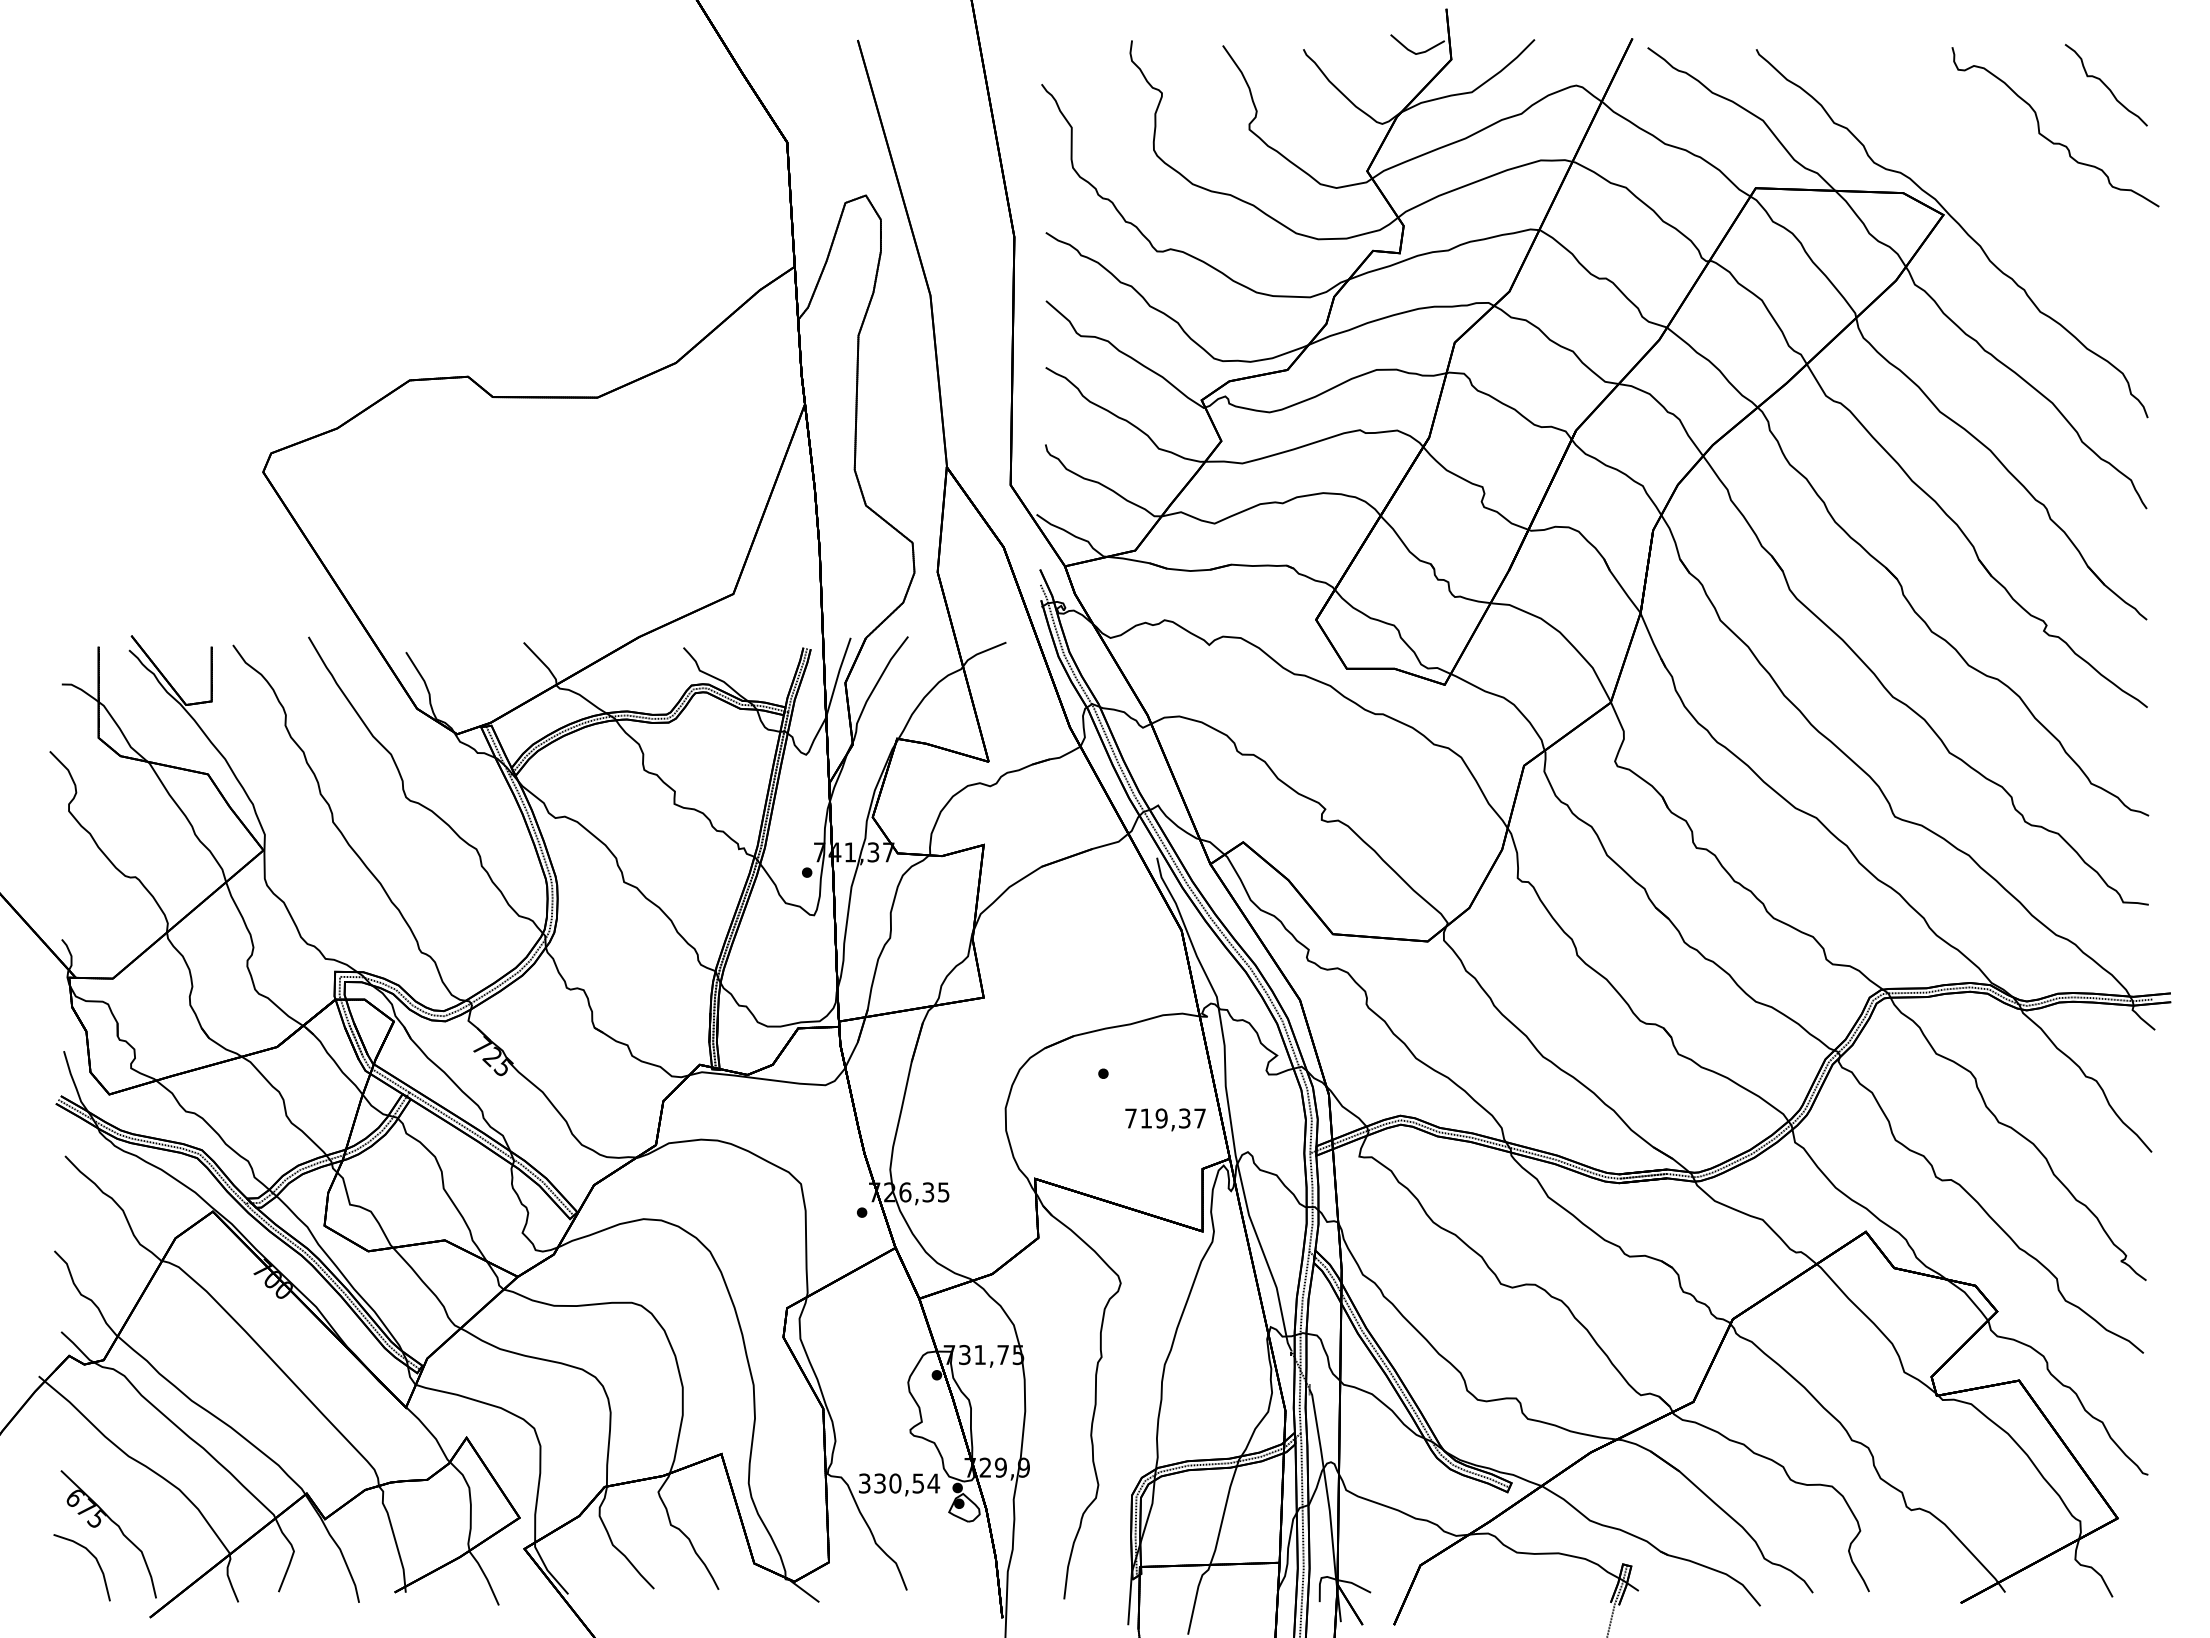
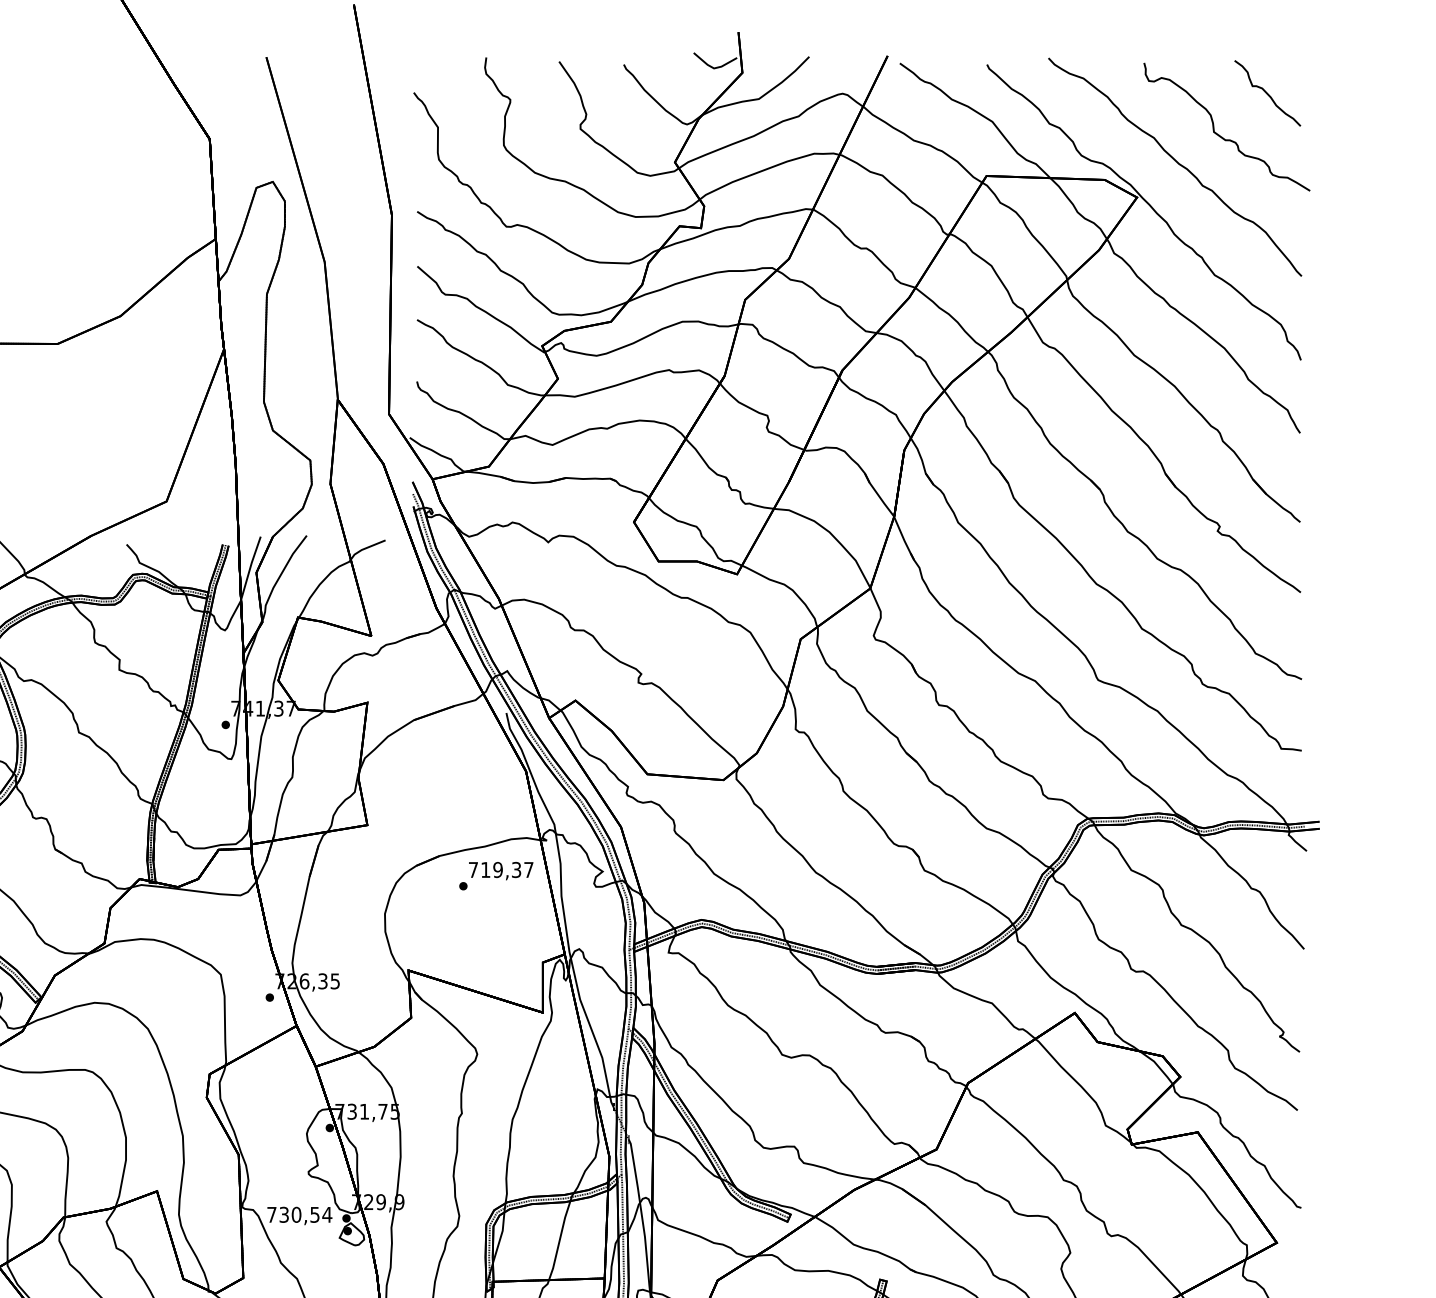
curve: (1993, 172) -> (1177, 163), added
text: (1165, 1119) -> (501, 870), moved
text: (864, 1483) -> (271, 1214), 330,54 -> 730,54

